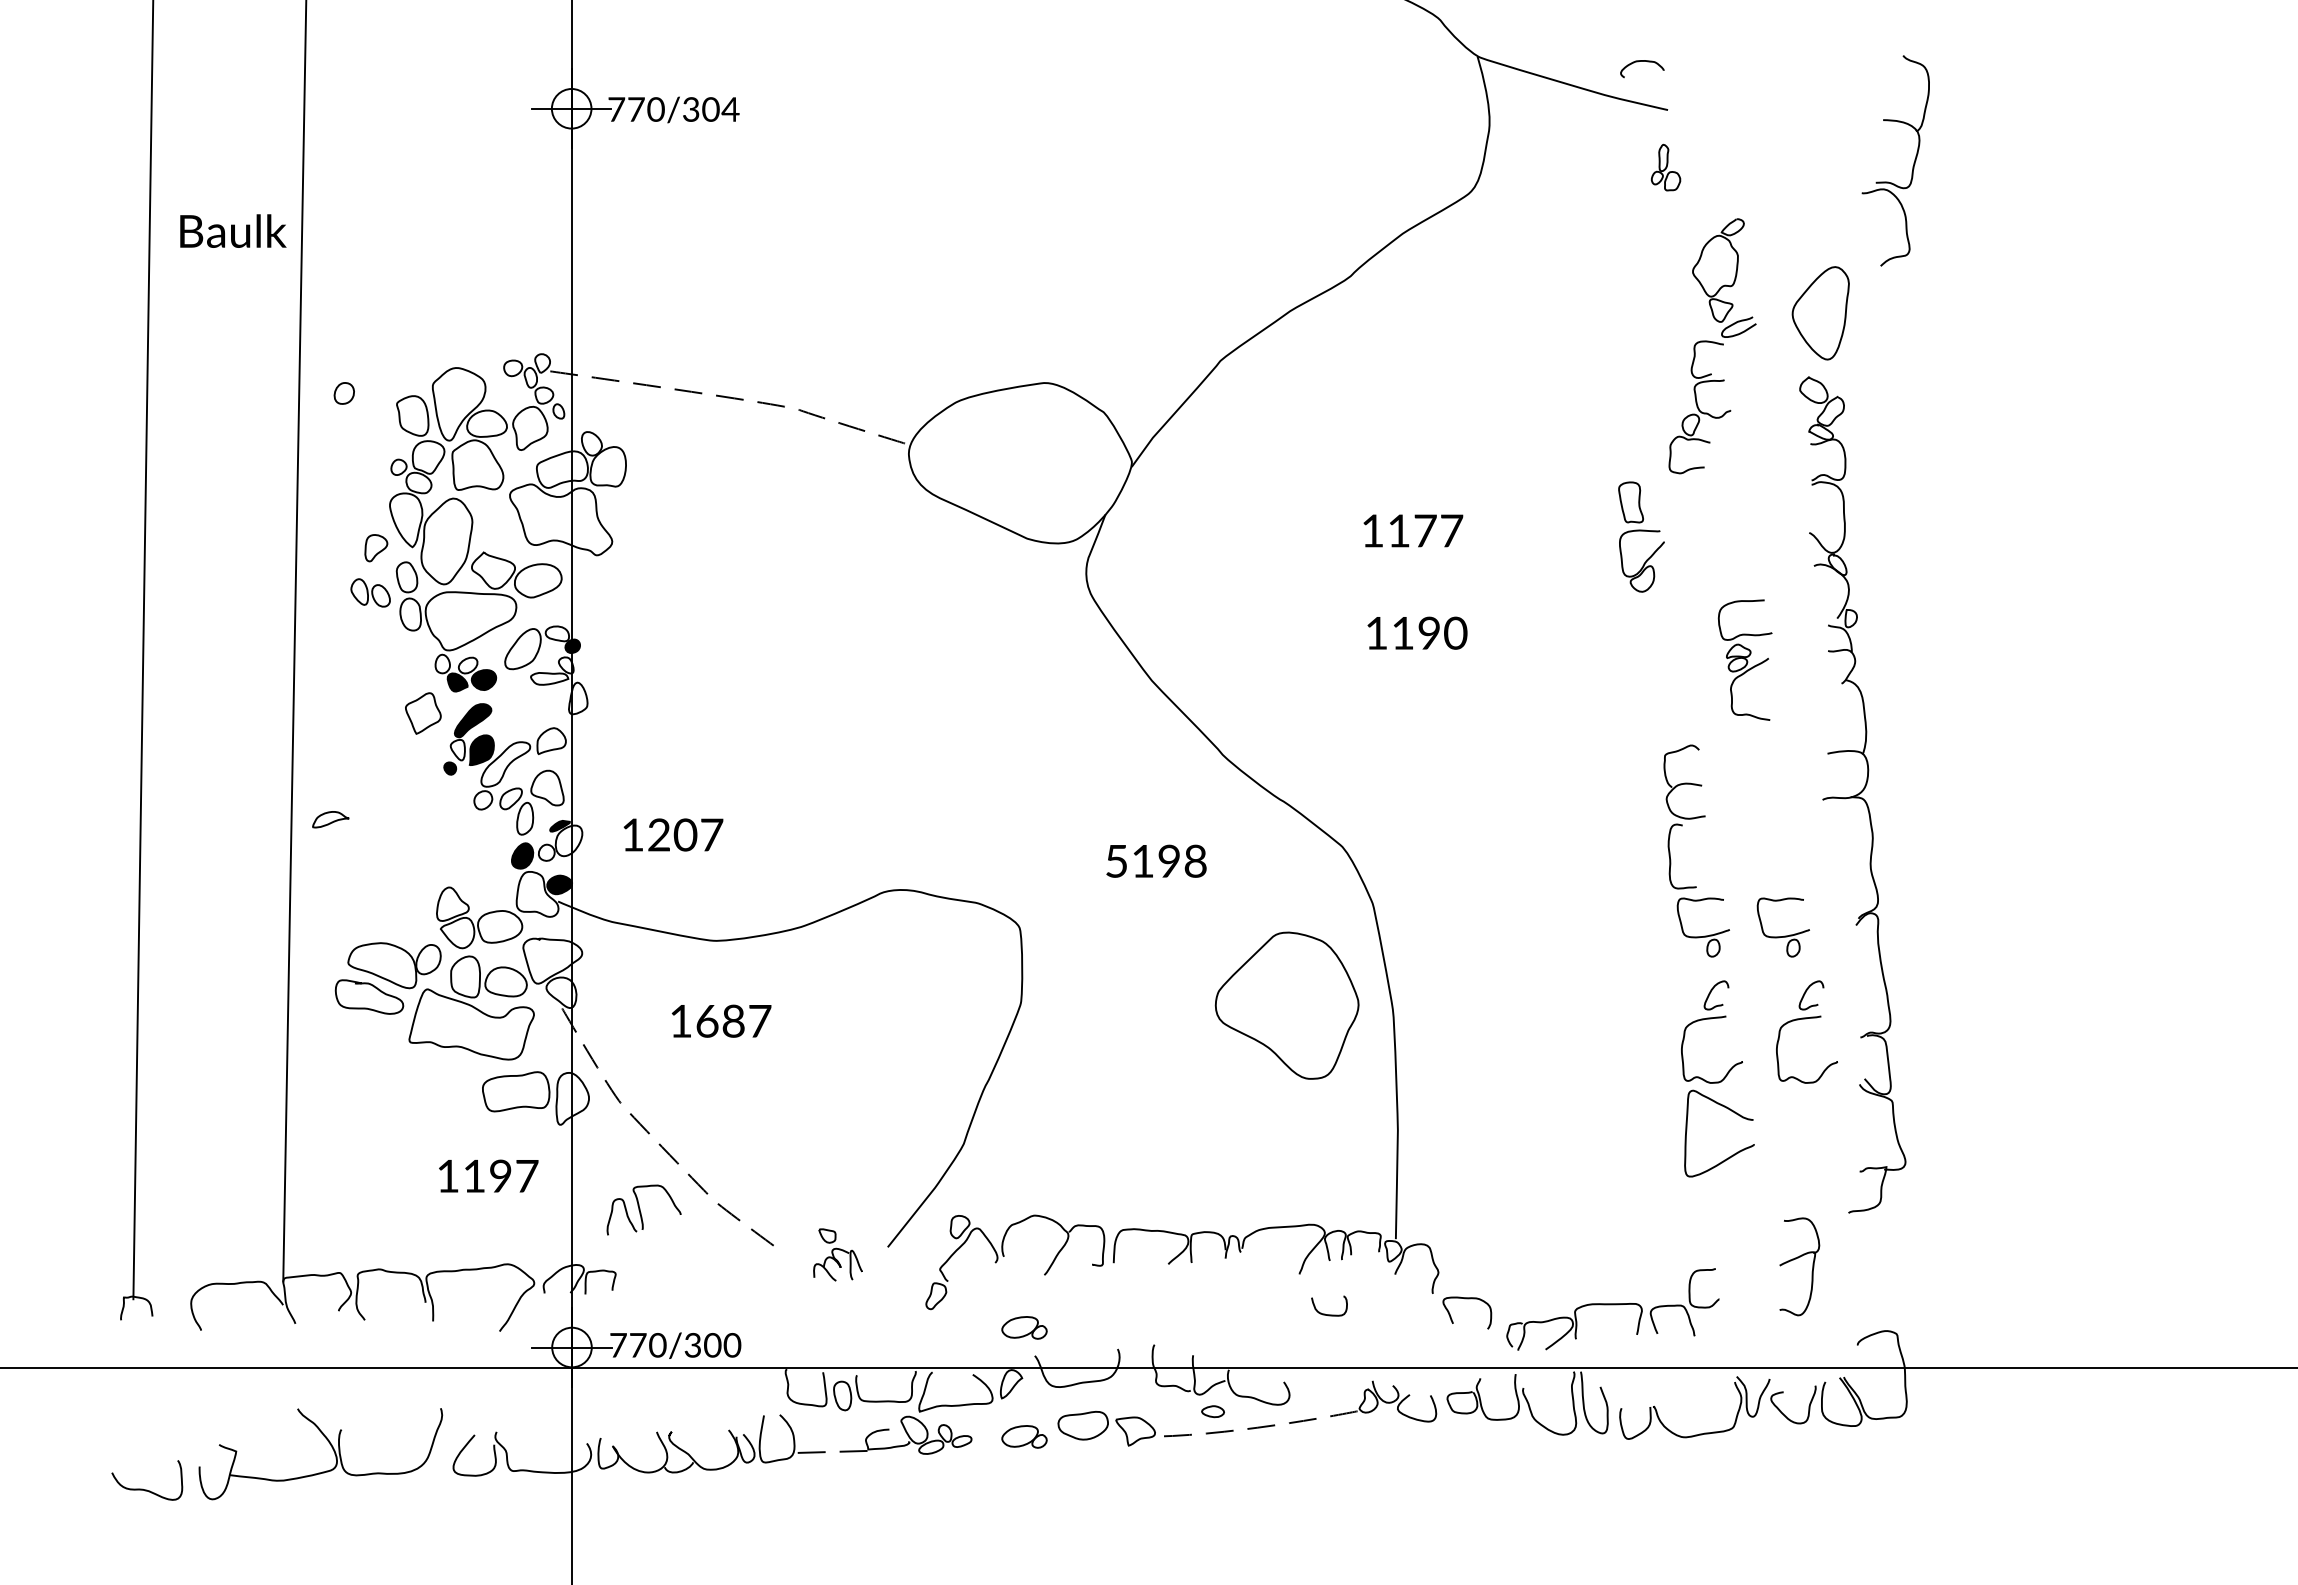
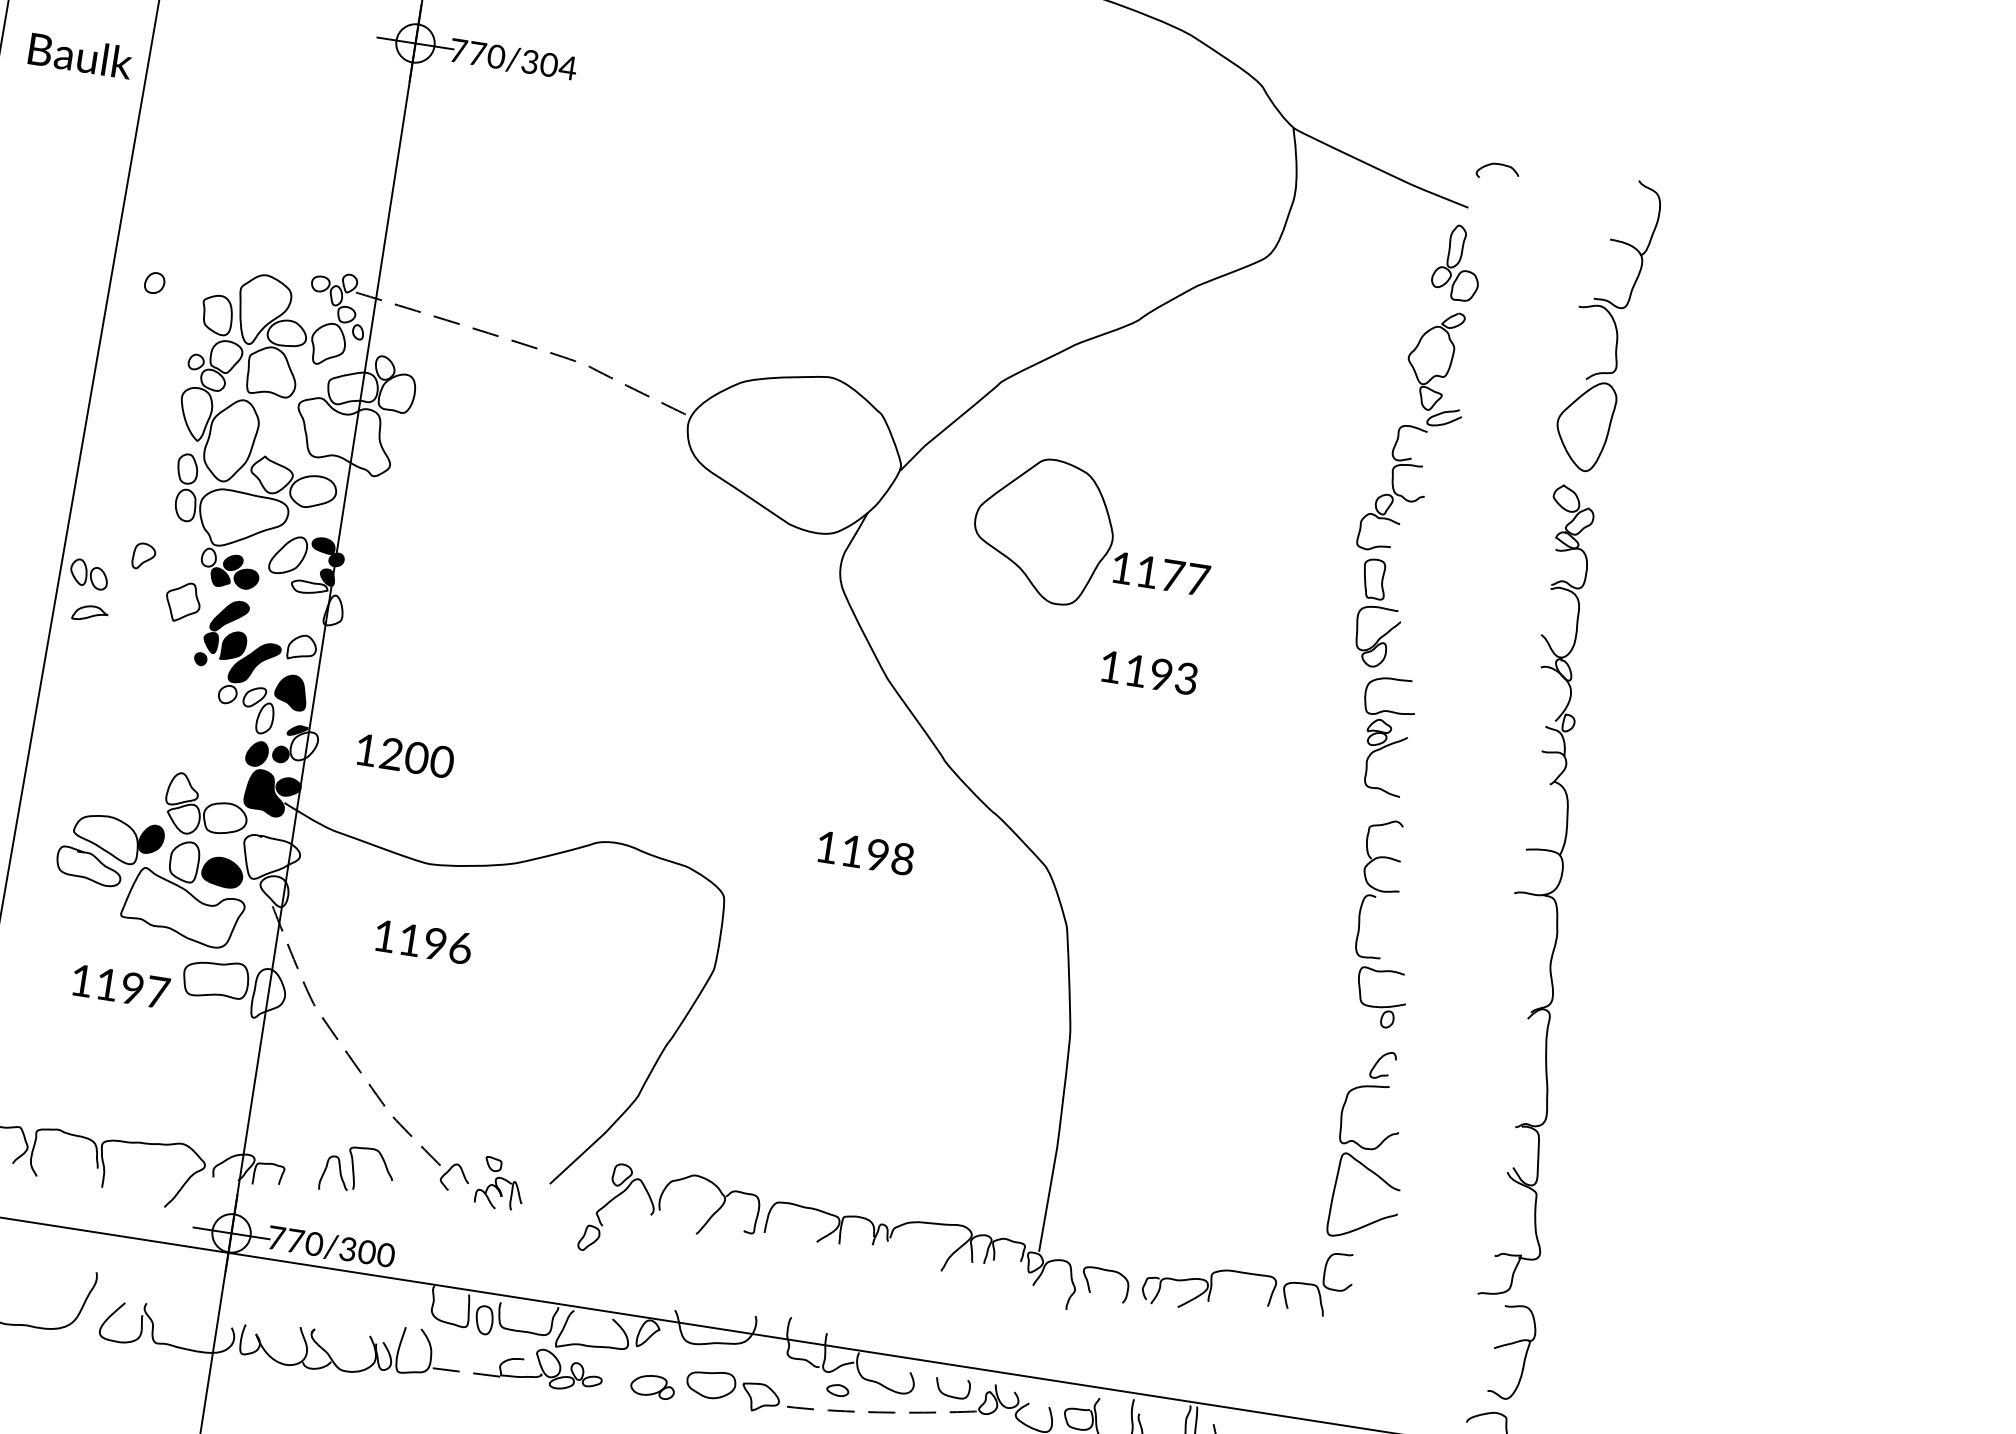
curve: (1642, 61) -> (1499, 164), moved
part: (1912, 166) -> (1631, 288), moved
part: (1665, 167) -> (1457, 262), size x1.67
text: (233, 230) -> (81, 55), moved
part: (1712, 346) -> (1416, 432), moved
part: (376, 548) -> (144, 556), moved
part: (370, 592) -> (89, 573), moved
text: (1455, 632) -> (1186, 677), 1190 -> 1193
fill: (557, 633) -> (323, 545), added
part: (1744, 659) -> (1384, 735), moved
fill: (467, 665) -> (232, 562), added
fill: (565, 665) -> (326, 577), added
fill: (457, 749) -> (210, 641), added
fill: (505, 764) -> (254, 663), added
fill: (547, 787) -> (291, 691), added
part: (330, 819) -> (90, 613), moved
text: (711, 834) -> (441, 761), 1207 -> 1200
fill: (546, 852) -> (280, 754), added
text: (1116, 861) -> (826, 847), 5198 -> 1198
fill: (537, 893) -> (265, 792), added
part: (1784, 935) -> (1457, 1017), removed
fill: (428, 959) -> (151, 839), added
fill: (505, 981) -> (222, 871), added
part: (1286, 1005) -> (1043, 529), moved
part: (1806, 1019) -> (1466, 1101), removed
text: (733, 1021) -> (435, 944), 1687 -> 1196
text: (488, 1175) -> (120, 986), moved
part: (643, 1209) -> (356, 1170), moved
curve: (797, 1251) -> (462, 1174), added
part: (1796, 1259) -> (1511, 1344), moved
curve: (1467, 1299) -> (1107, 1271), moved
part: (1612, 1309) -> (1248, 1278), moved
curve: (1325, 1313) -> (947, 1394), moved
part: (1024, 1327) -> (669, 1281), removed

